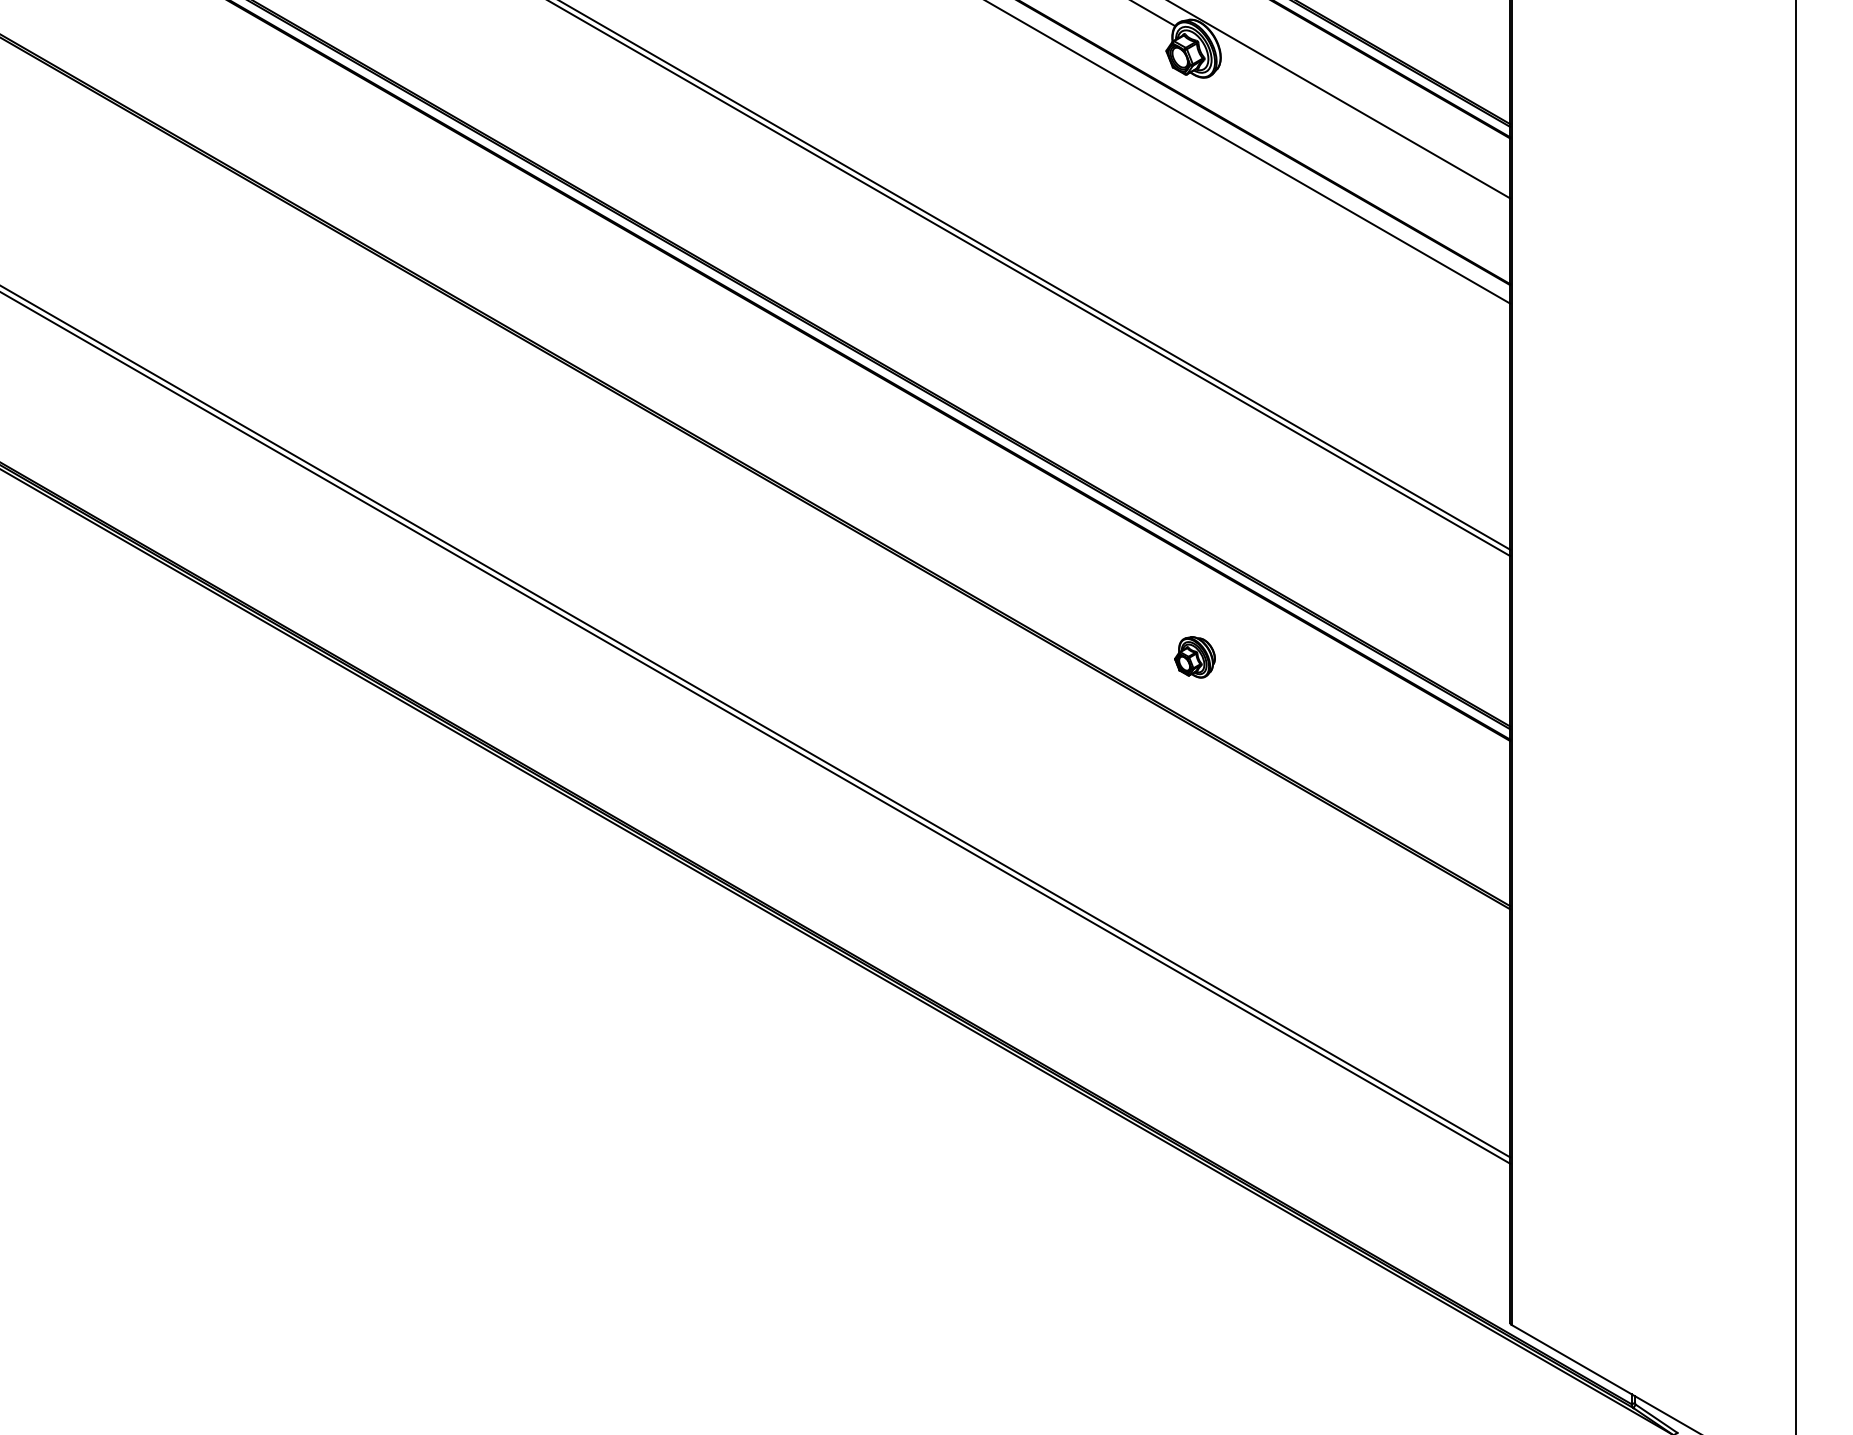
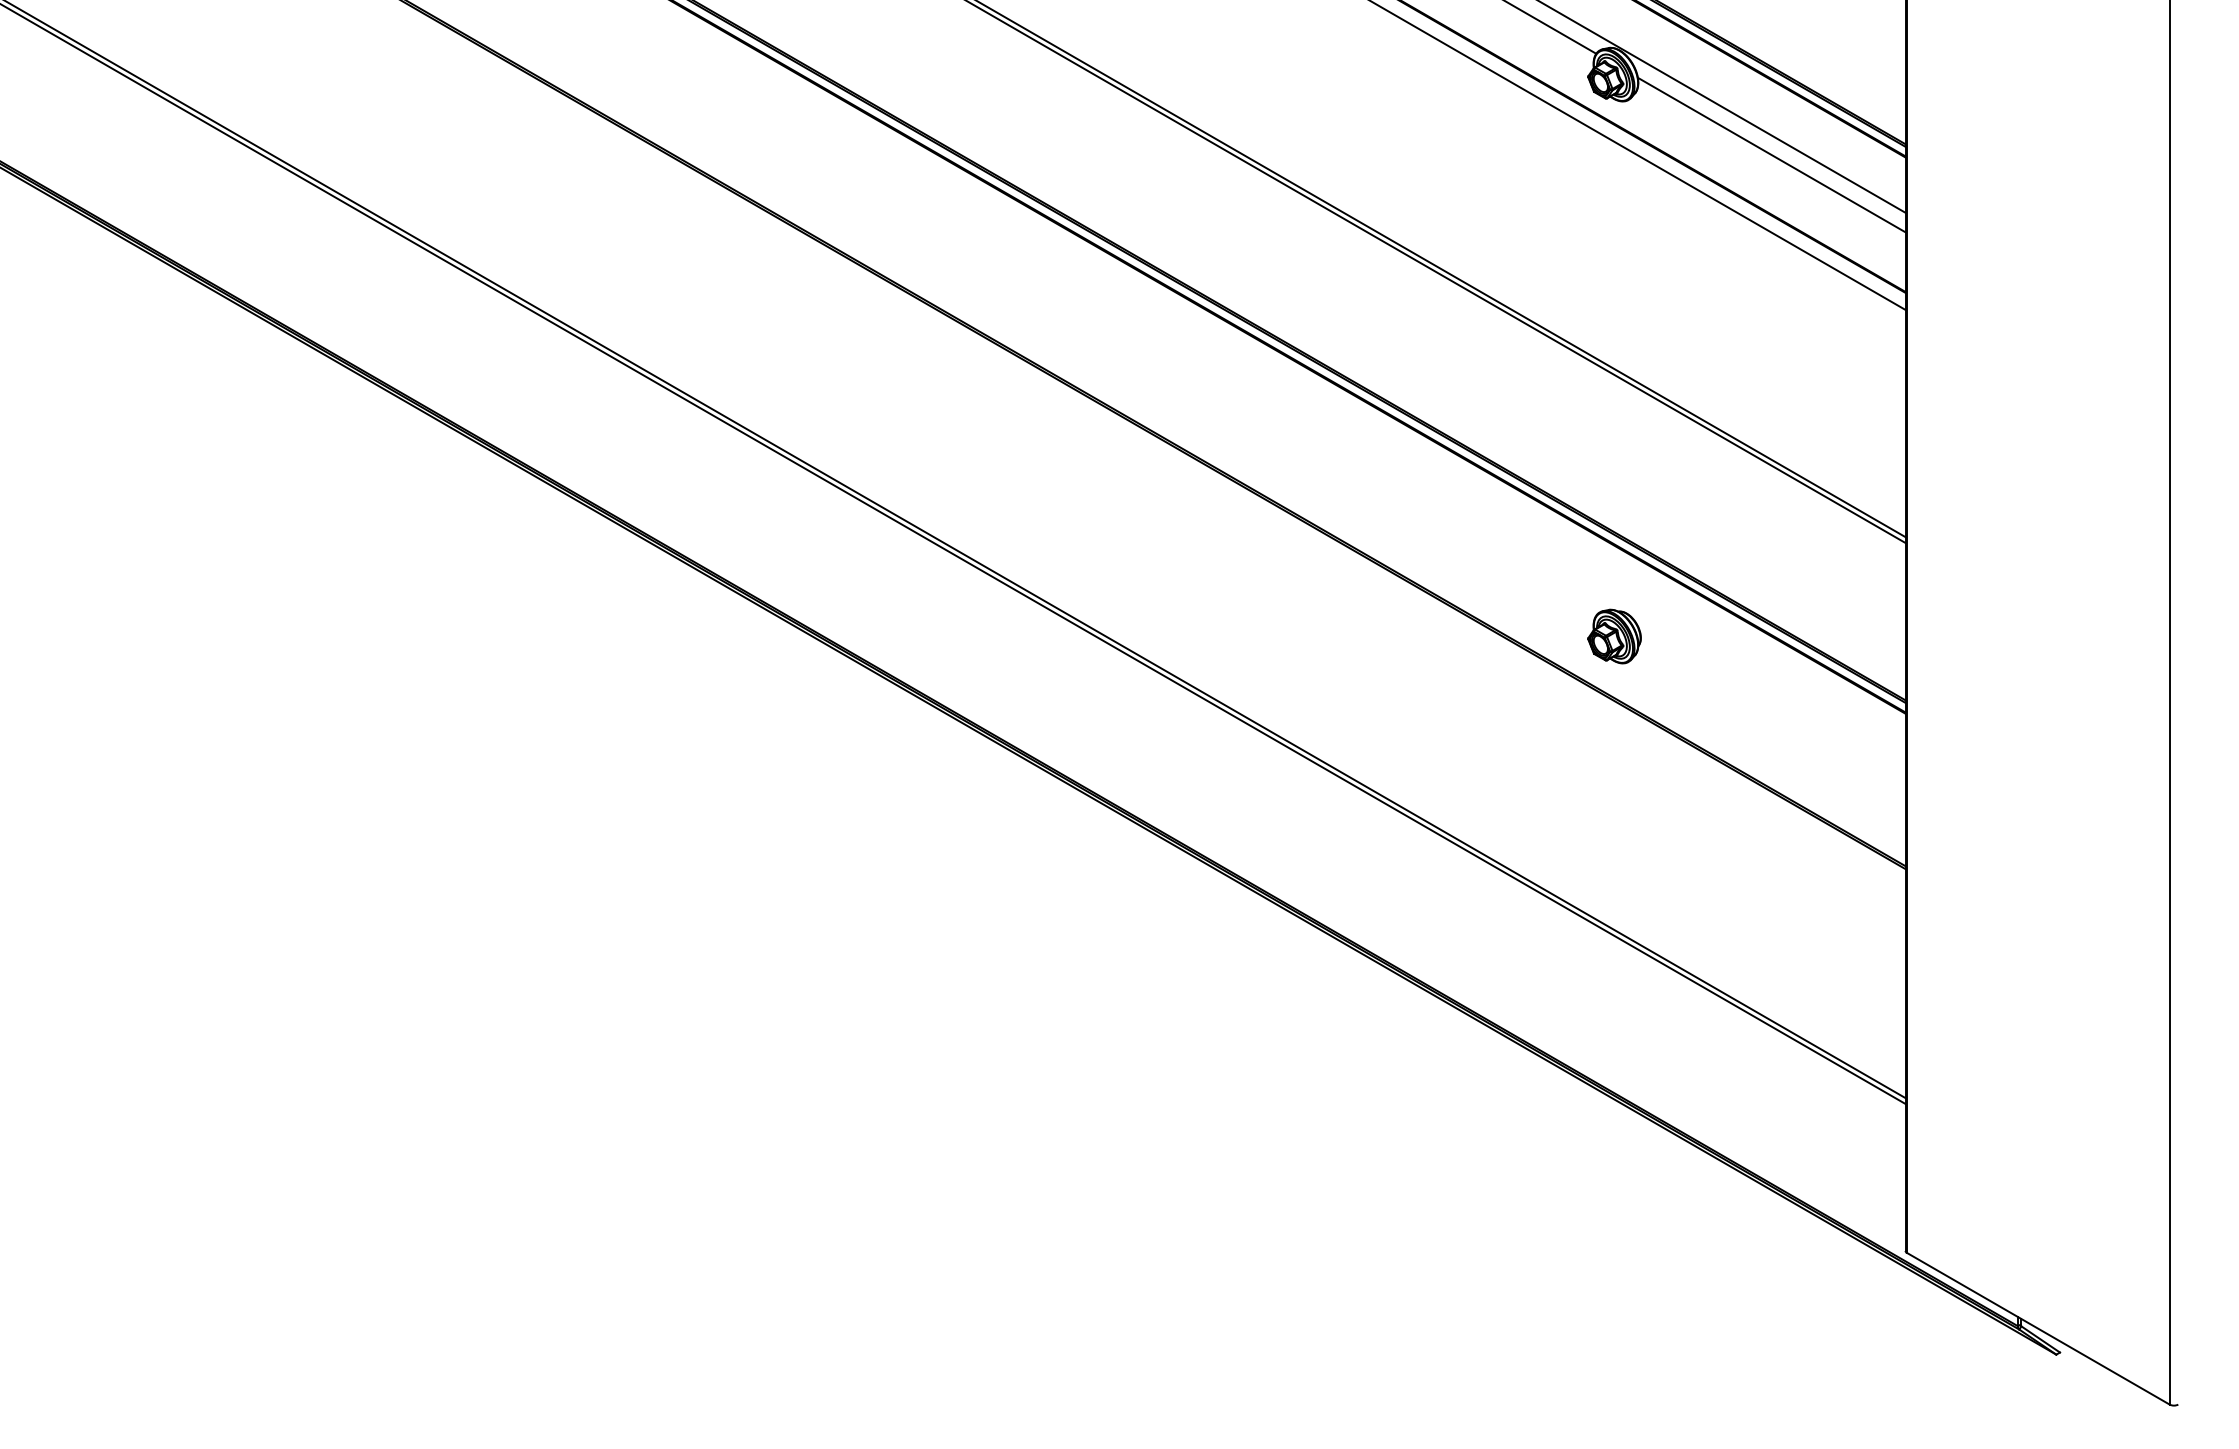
line: (1366, 136) -> (1772, 155), added
part: (1194, 657) -> (1614, 636), size x1.43

